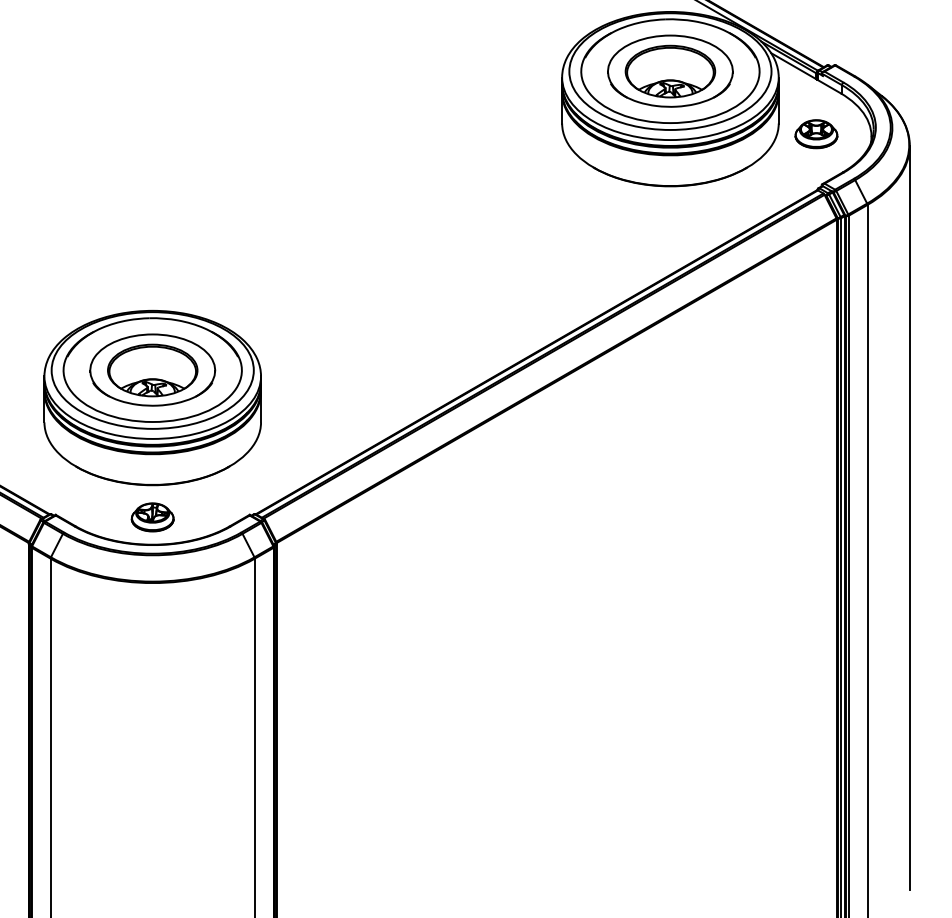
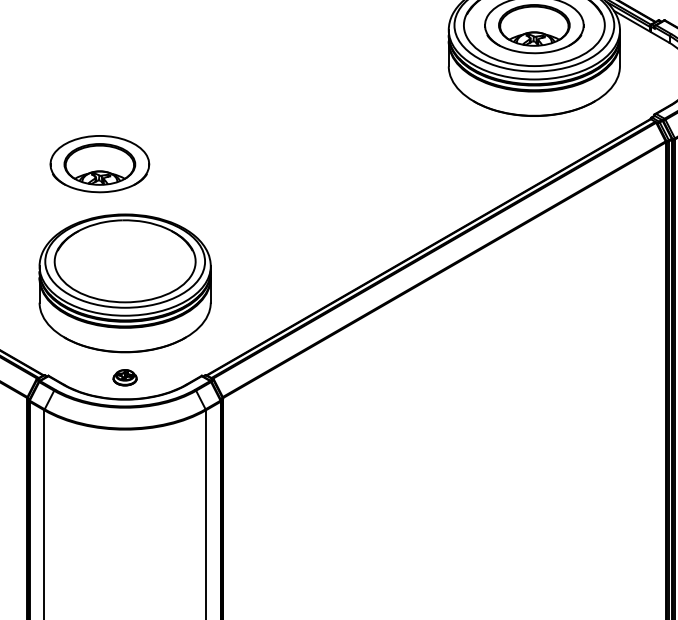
part: (816, 134) -> (649, 75), removed
part: (152, 369) -> (99, 163), moved
part: (152, 517) -> (124, 377), size x0.7

